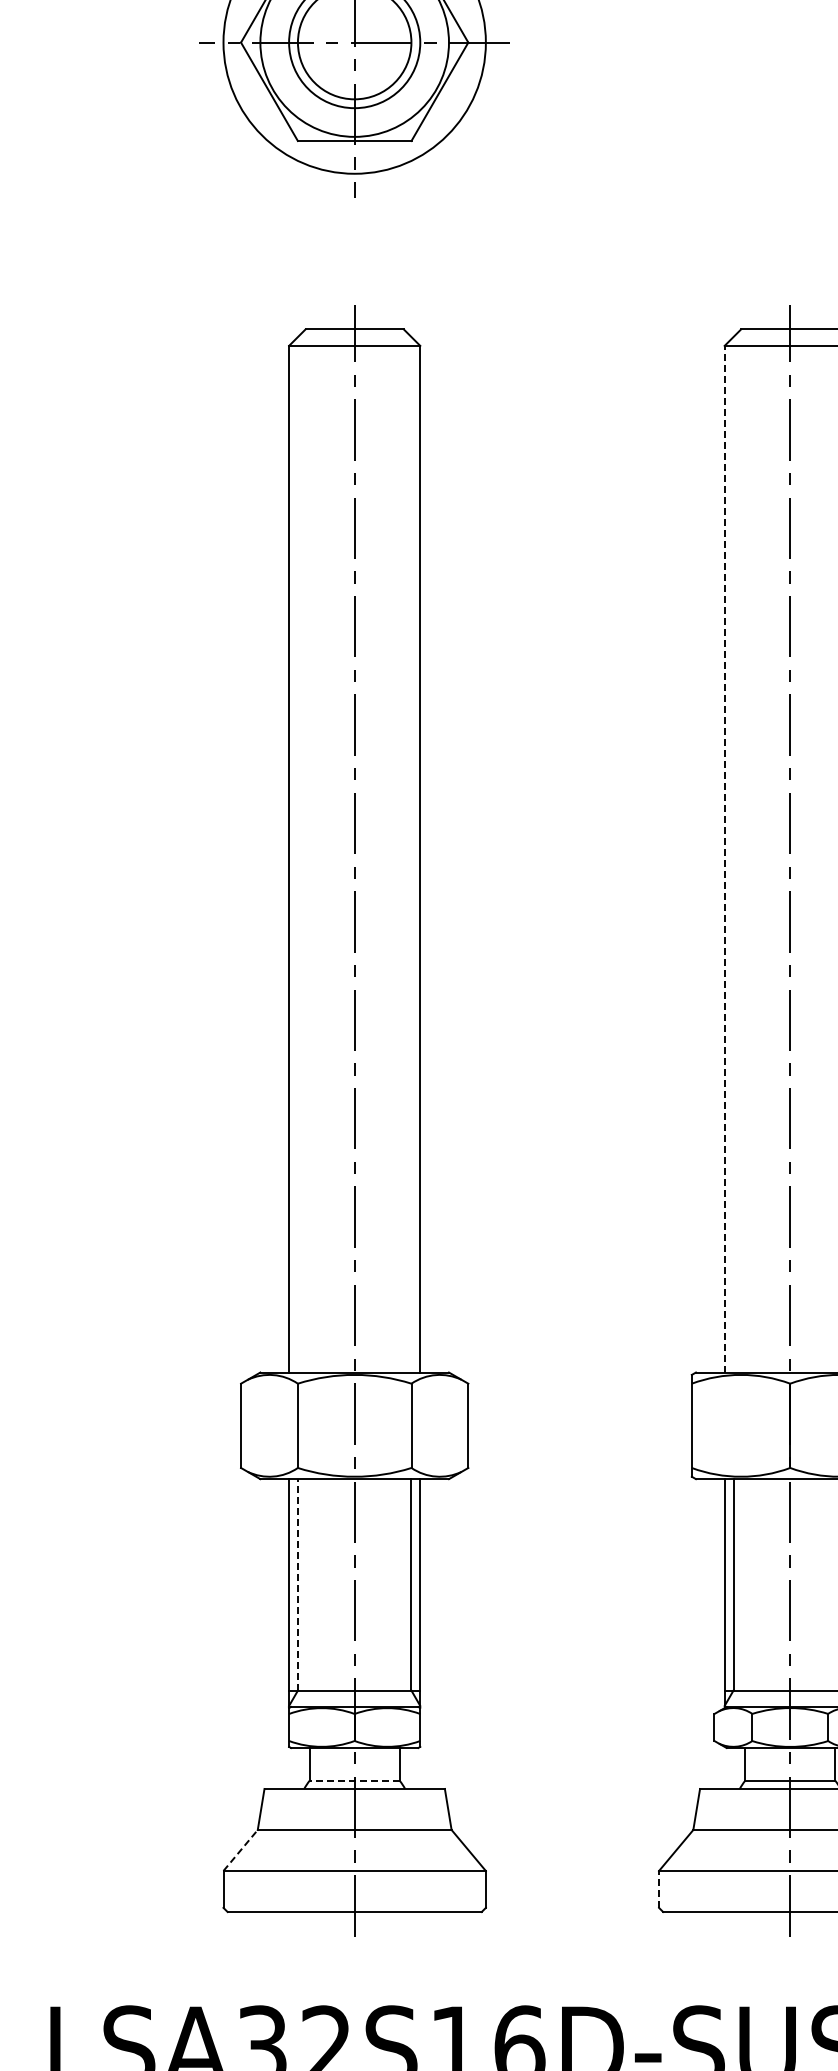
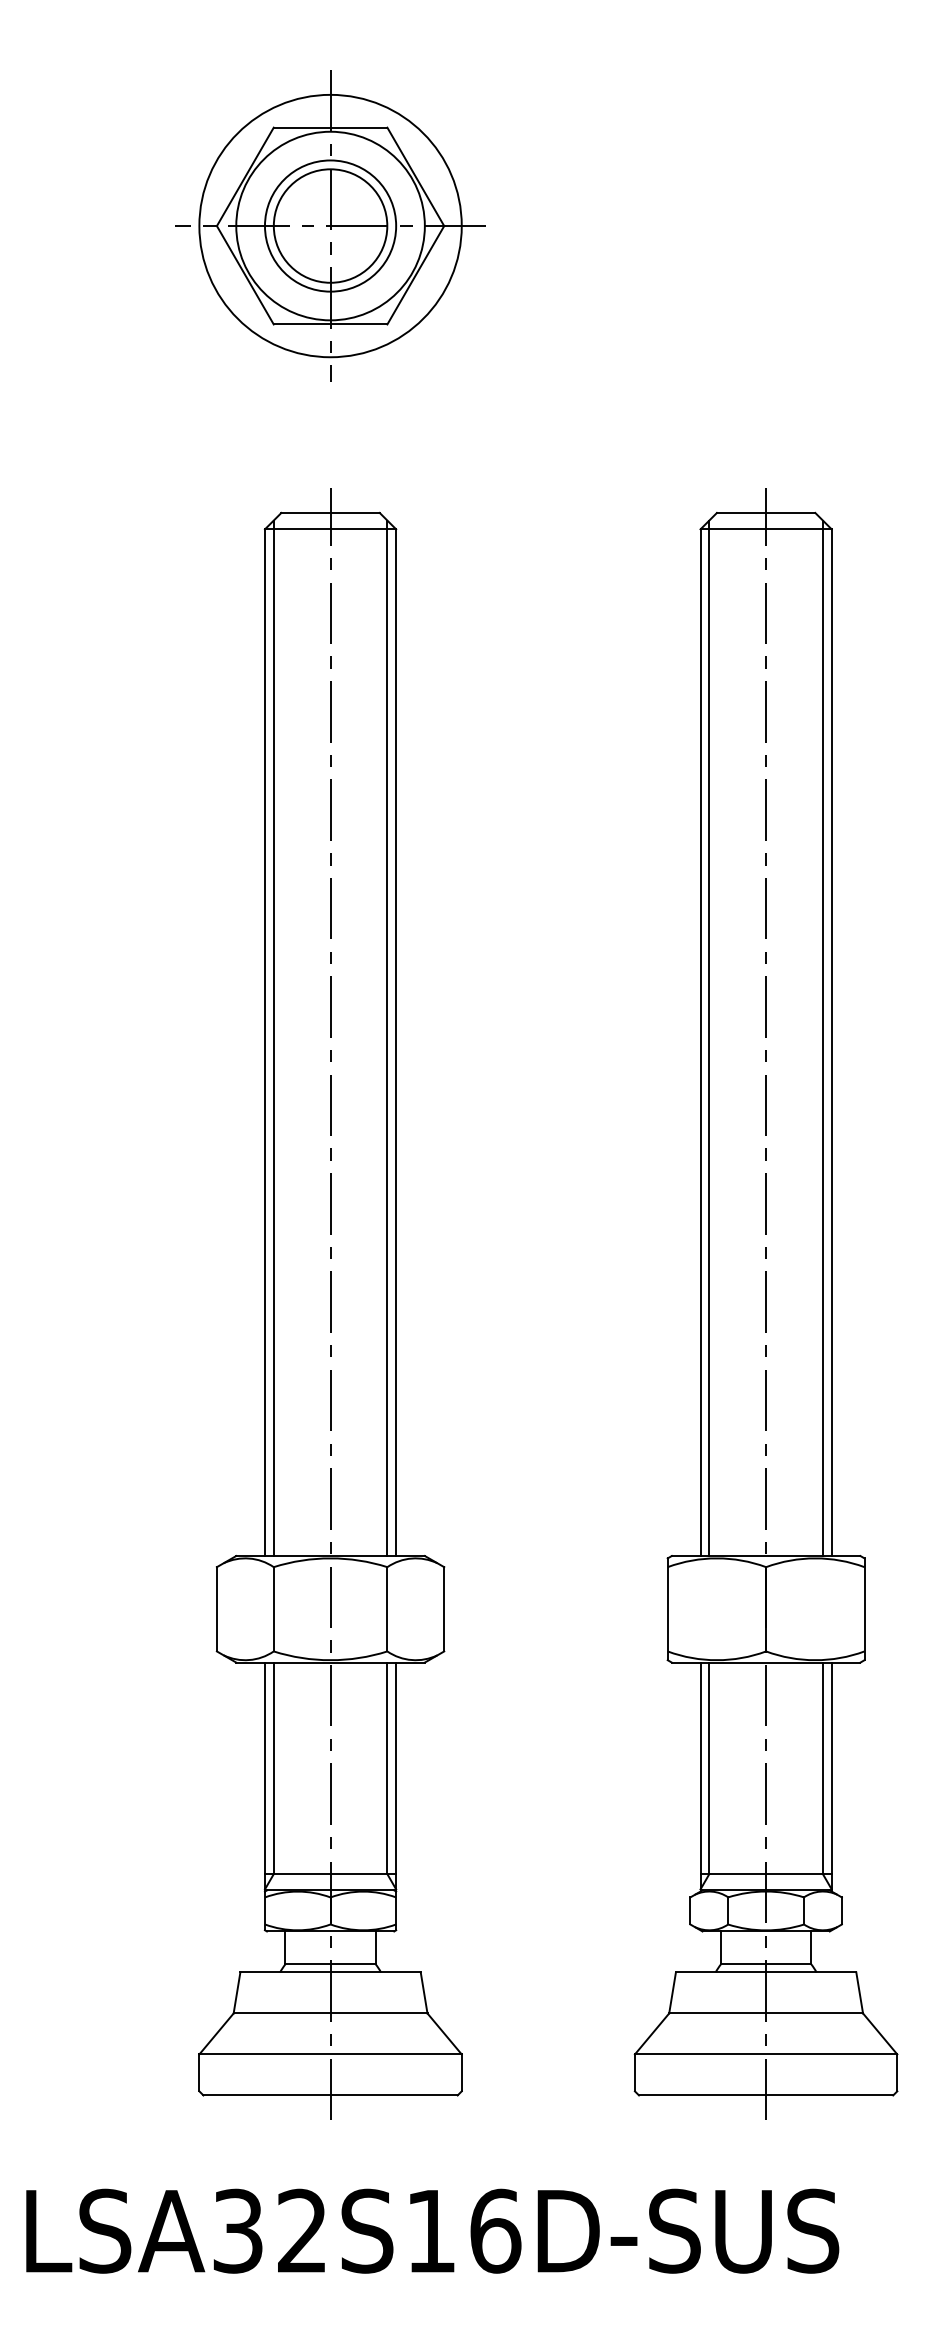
line: (297, 855) -> (273, 1038), added
line: (411, 855) -> (387, 1038), added
line: (733, 855) -> (709, 1038), added
line: (724, 859) -> (700, 1042), dashed -> solid
line: (297, 1585) -> (273, 1768), dashed -> solid
line: (354, 1781) -> (330, 1964), dashed -> solid
line: (240, 1850) -> (216, 2033), dashed -> solid
line: (658, 1889) -> (634, 2072), dashed -> solid

